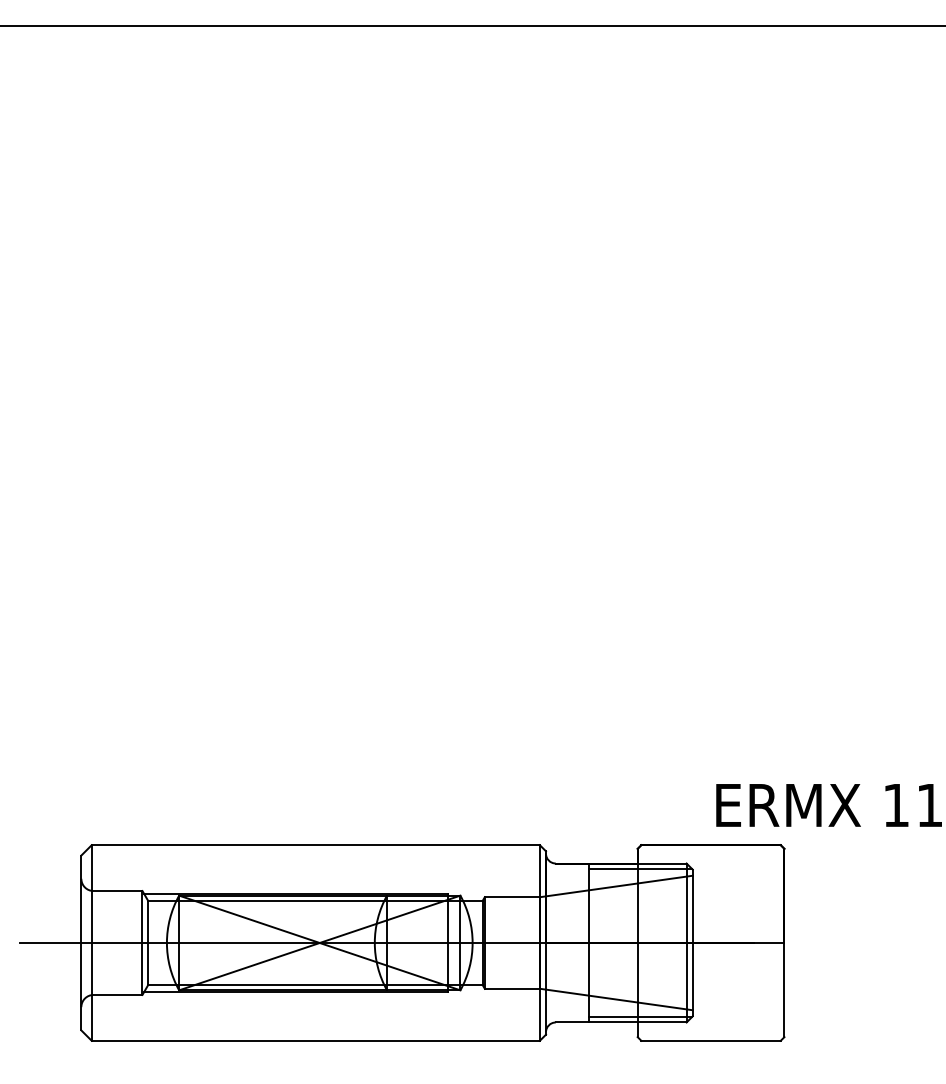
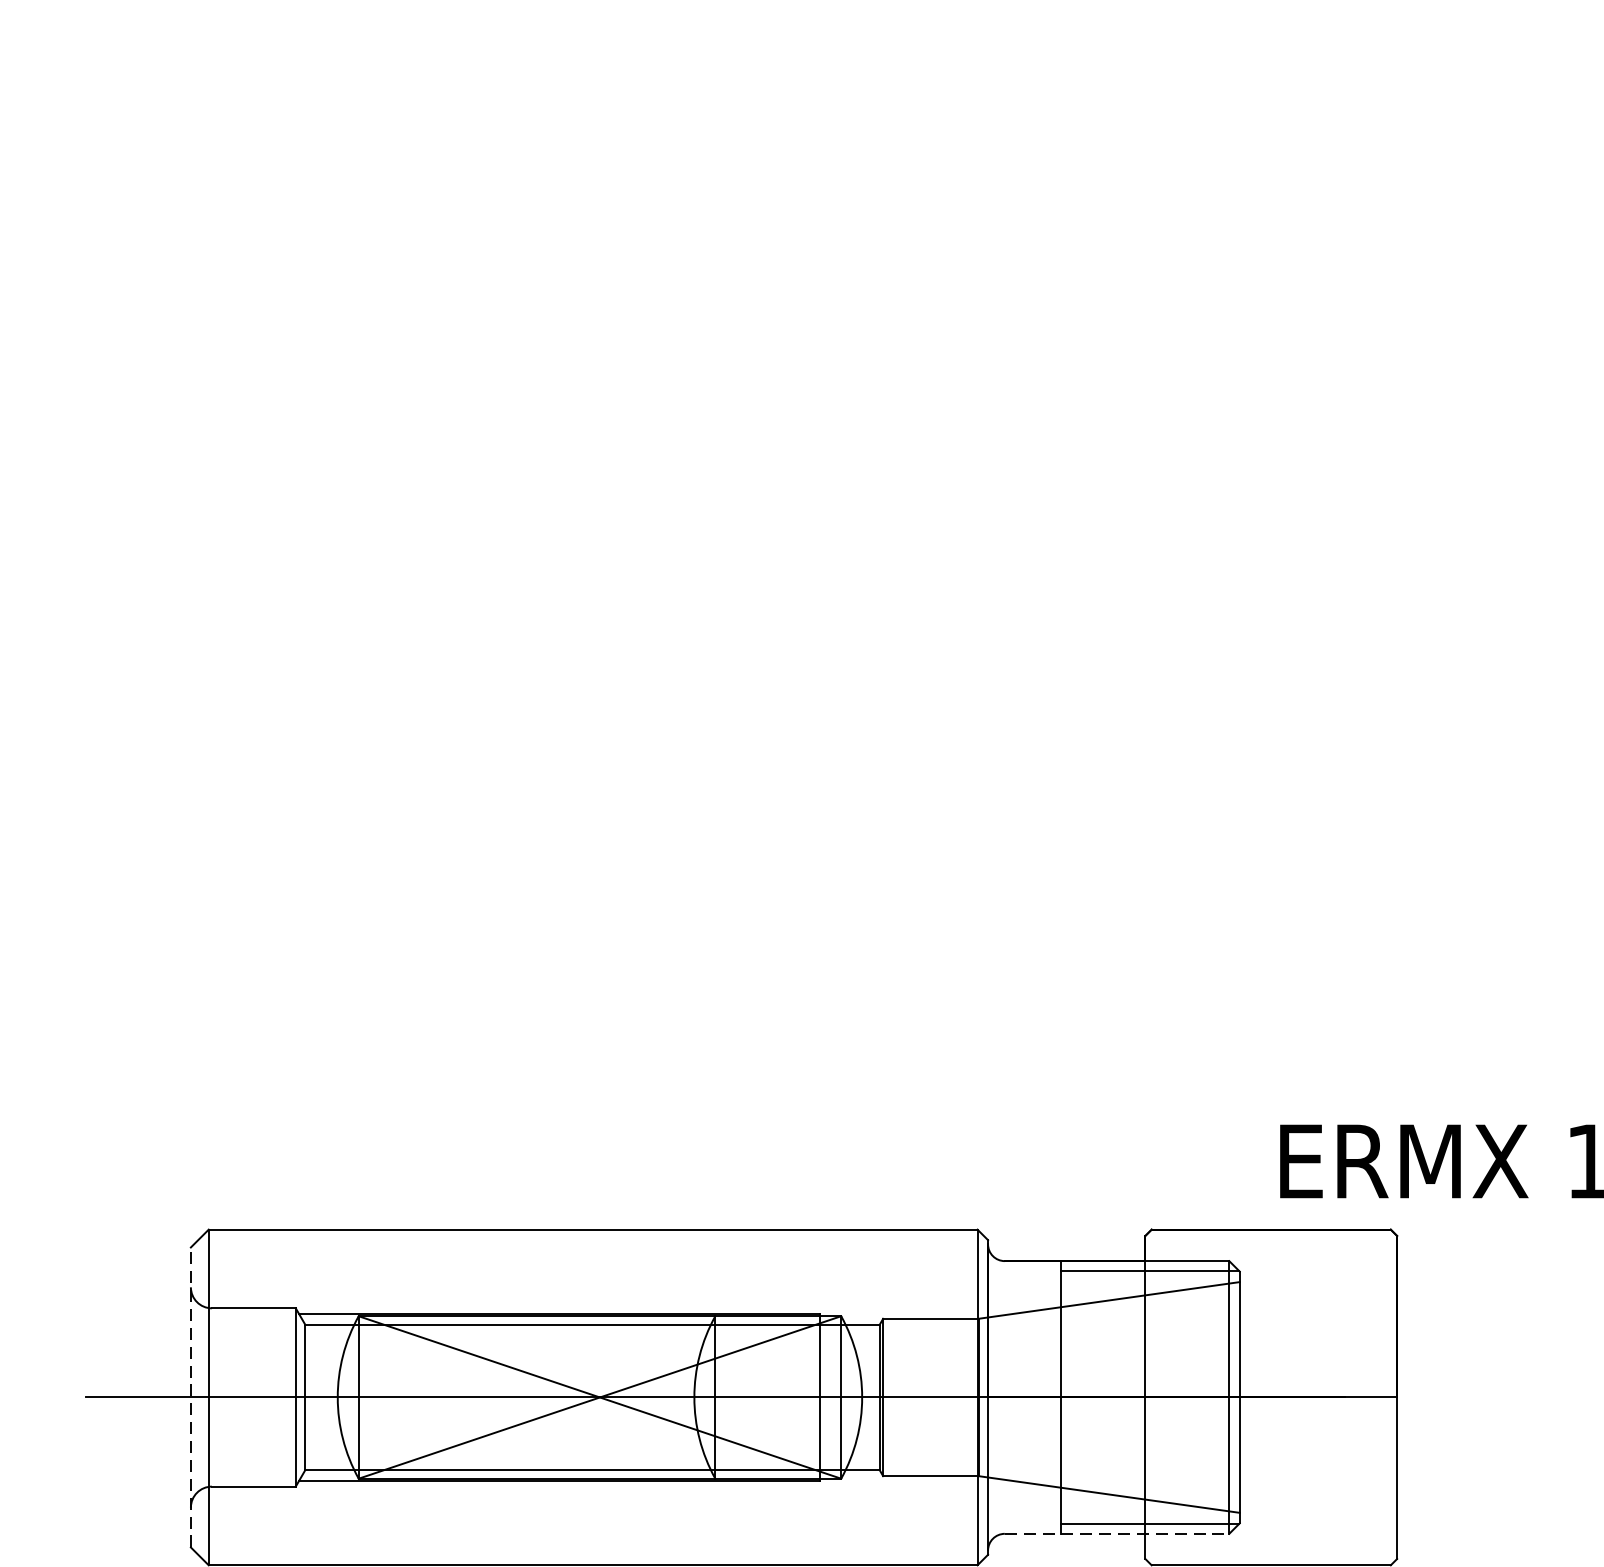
line: (81, 942) -> (191, 1396), solid -> dashed
line: (621, 1022) -> (1117, 1533), solid -> dashed

